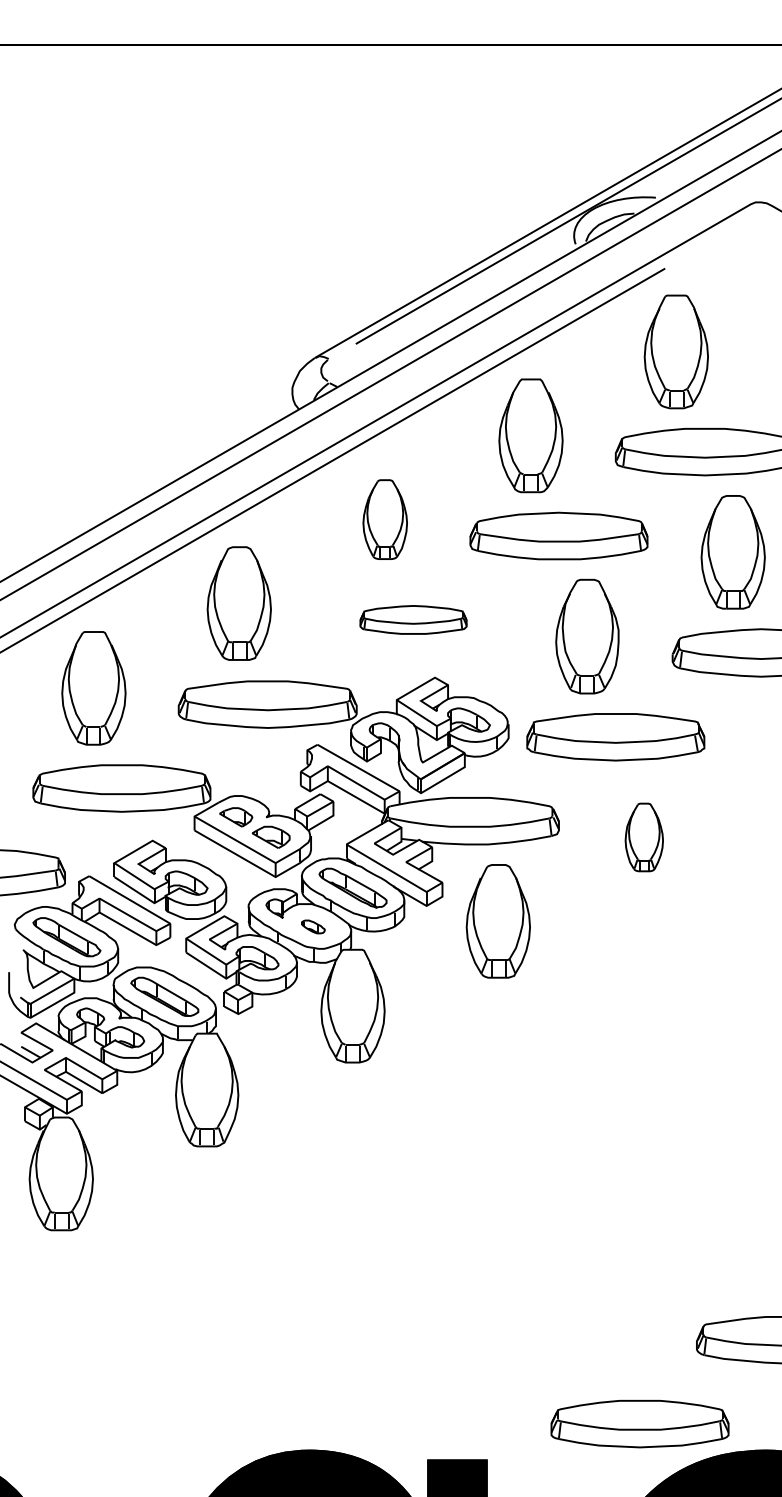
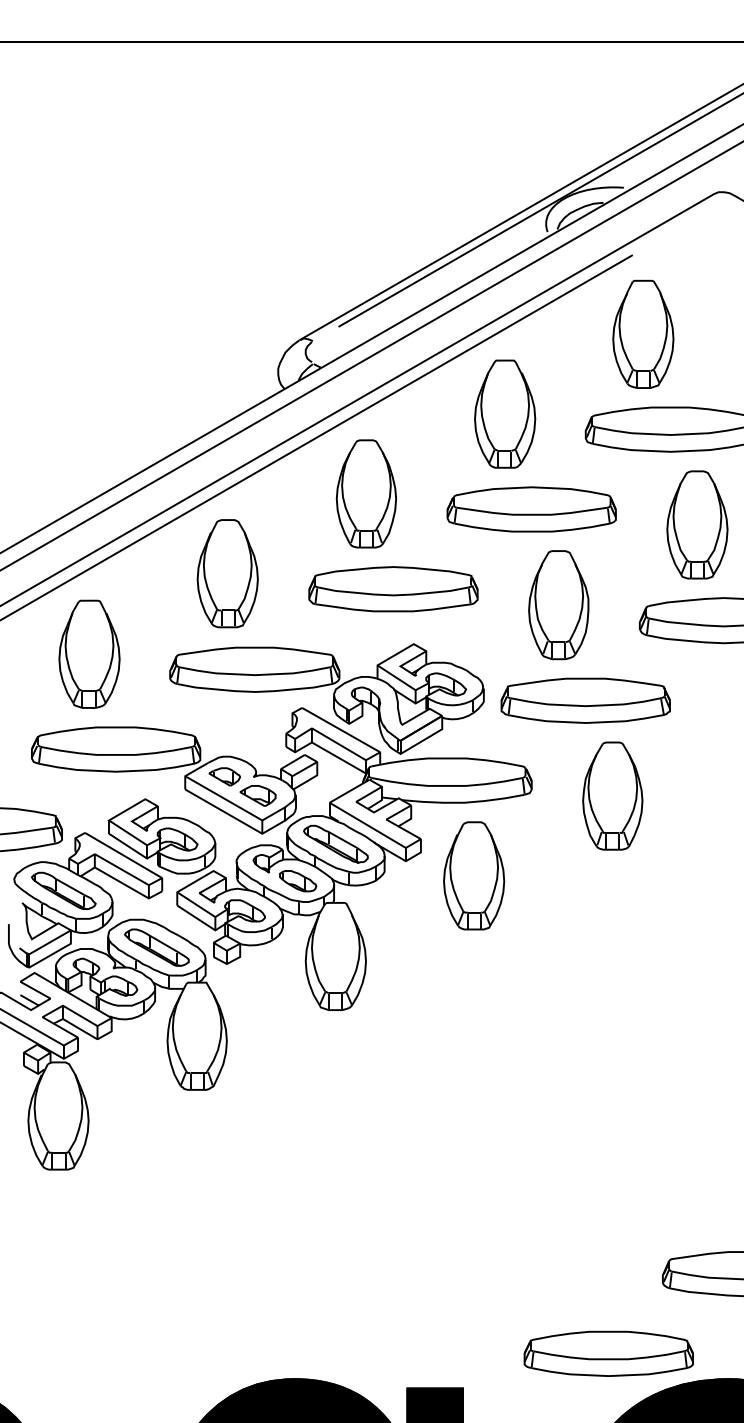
part: (385, 519) -> (366, 493), size x1.43
part: (413, 619) -> (393, 588), size x1.67
part: (644, 837) -> (613, 796), size x1.67
part: (313, 926) -> (298, 880), size x1.67

